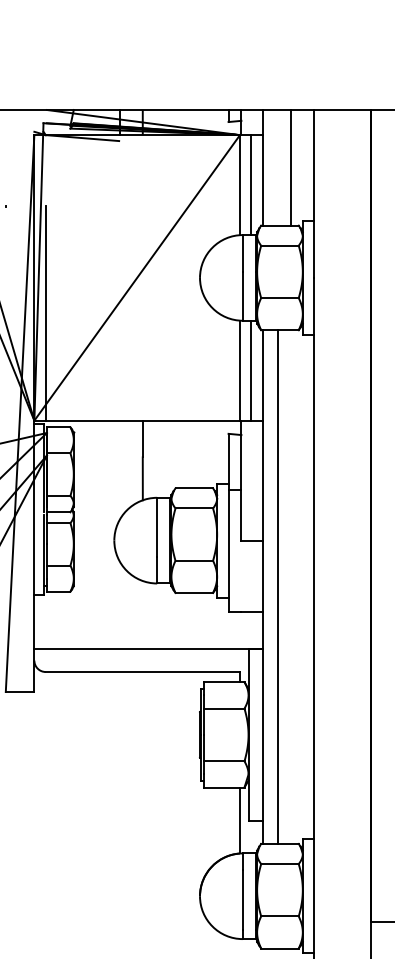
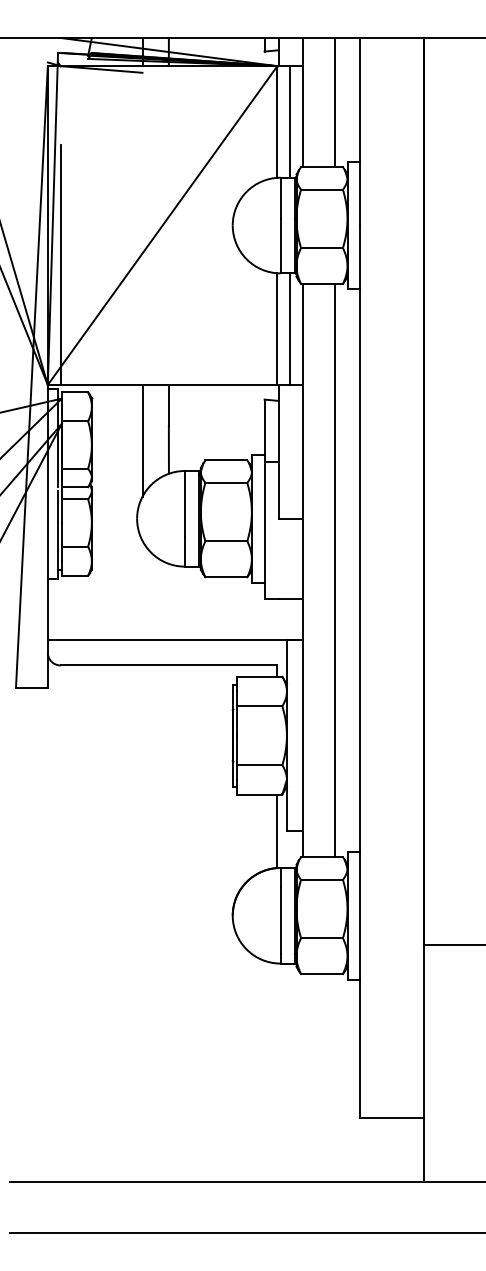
line: (120, 472) -> (143, 442), added
line: (277, 586) -> (334, 570), moved

